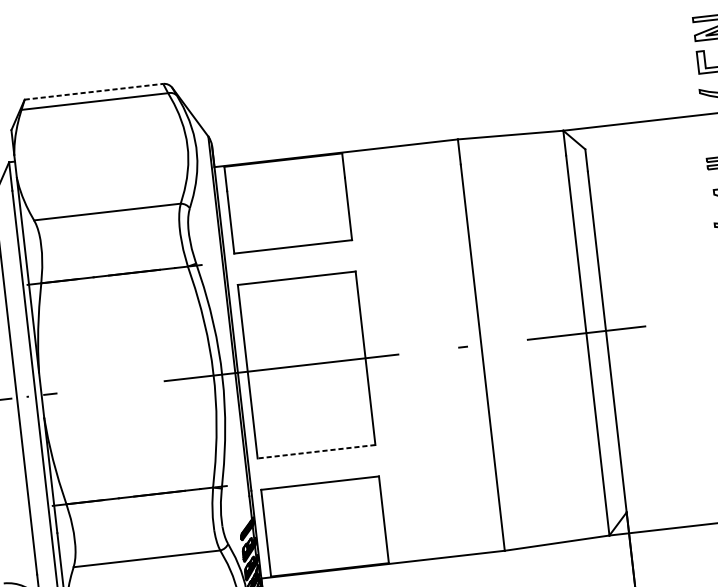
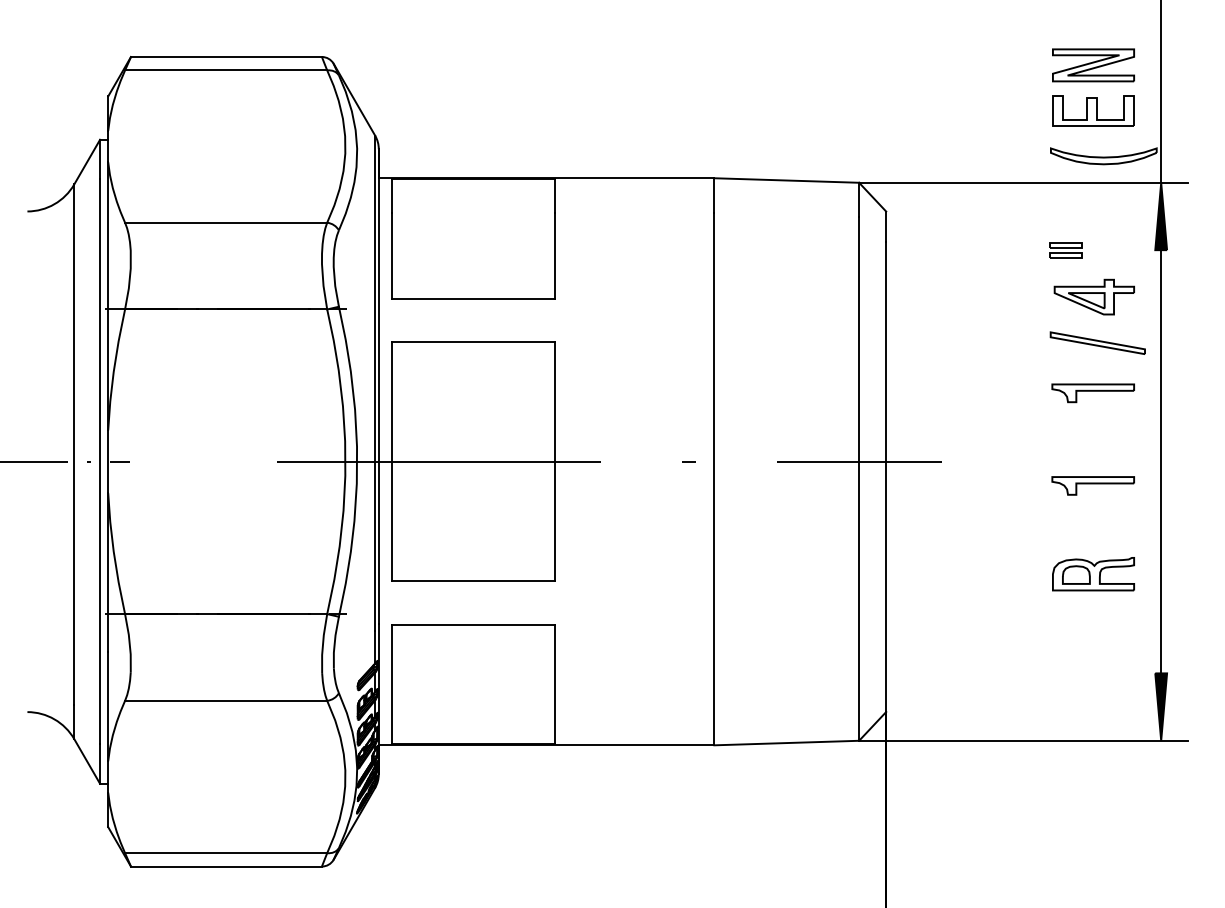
line: (94, 92) -> (226, 57), dashed -> solid
line: (316, 451) -> (473, 581), dashed -> solid

